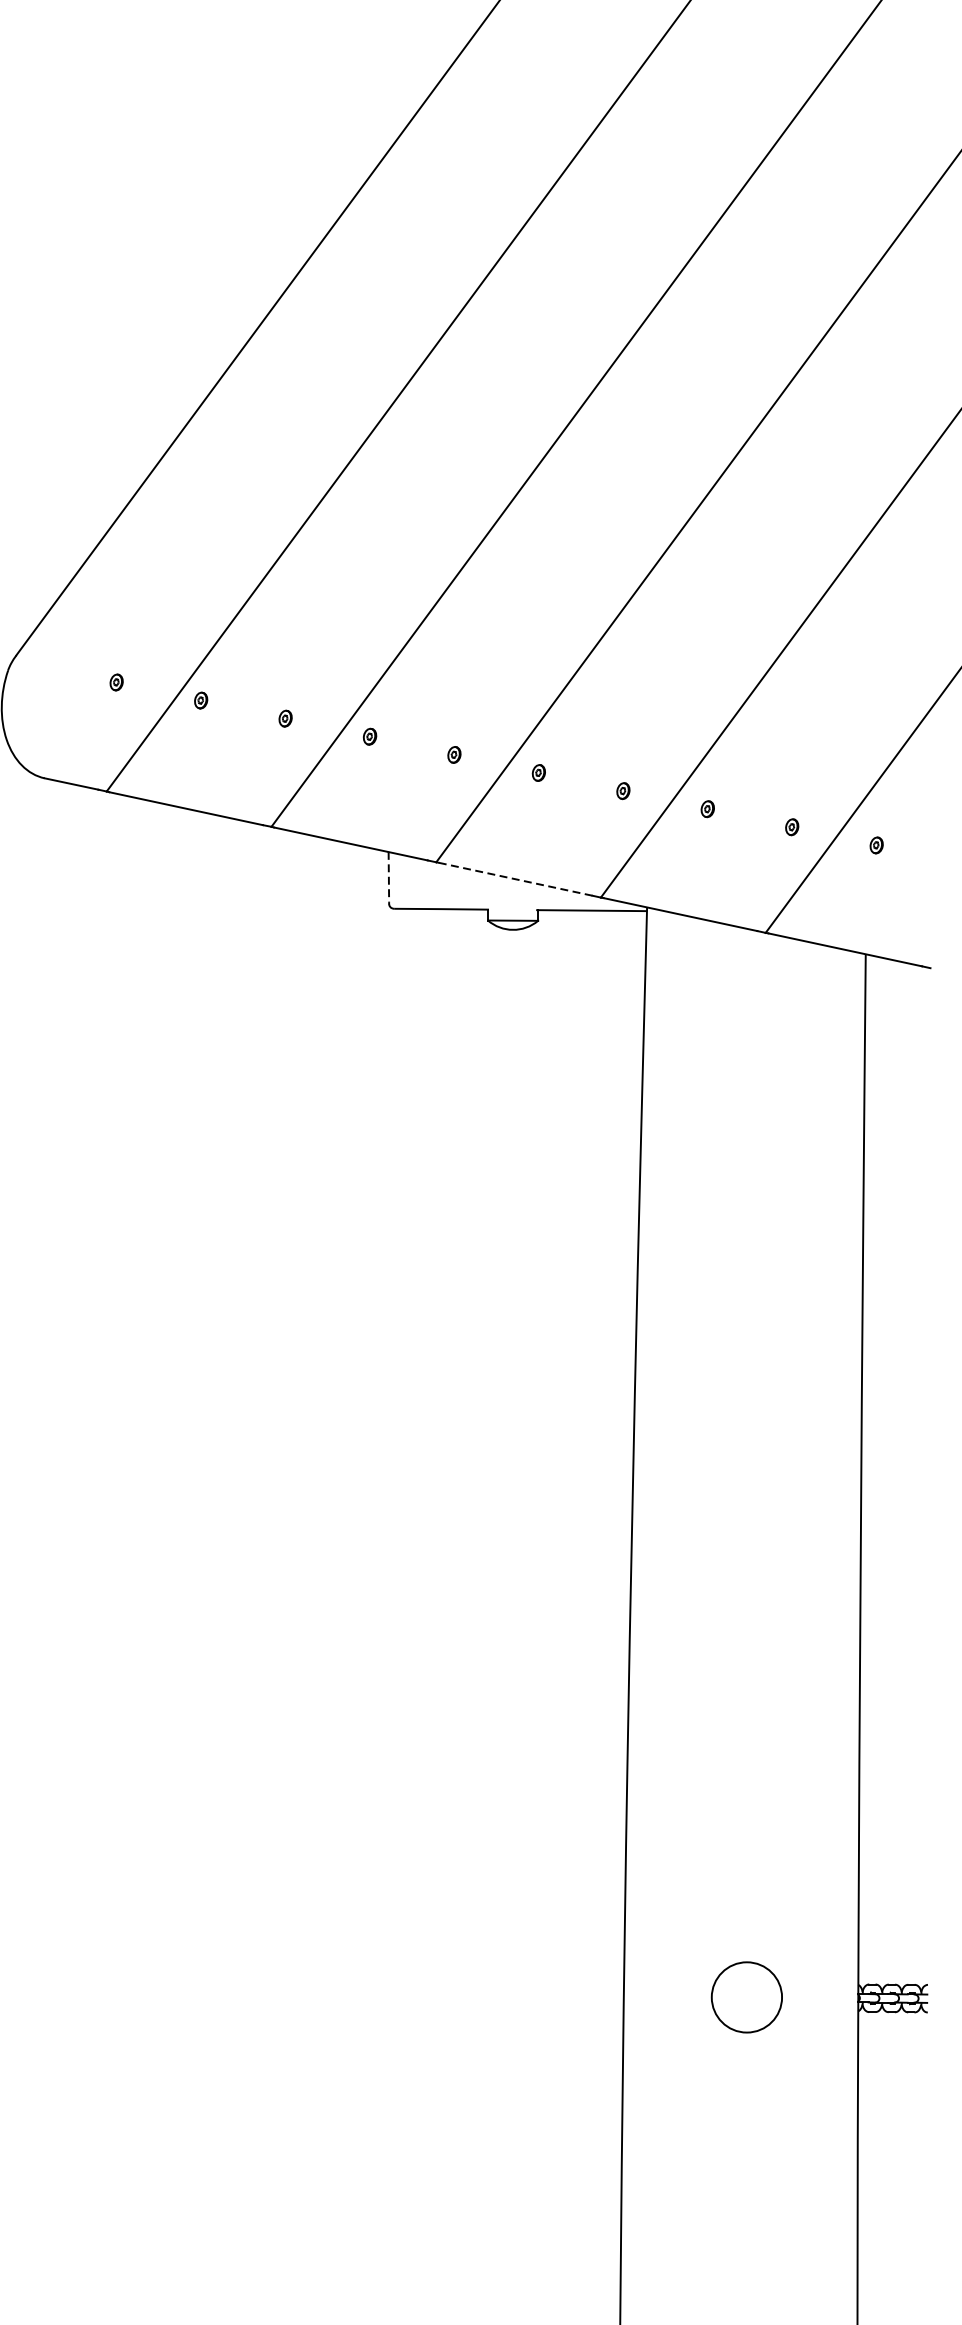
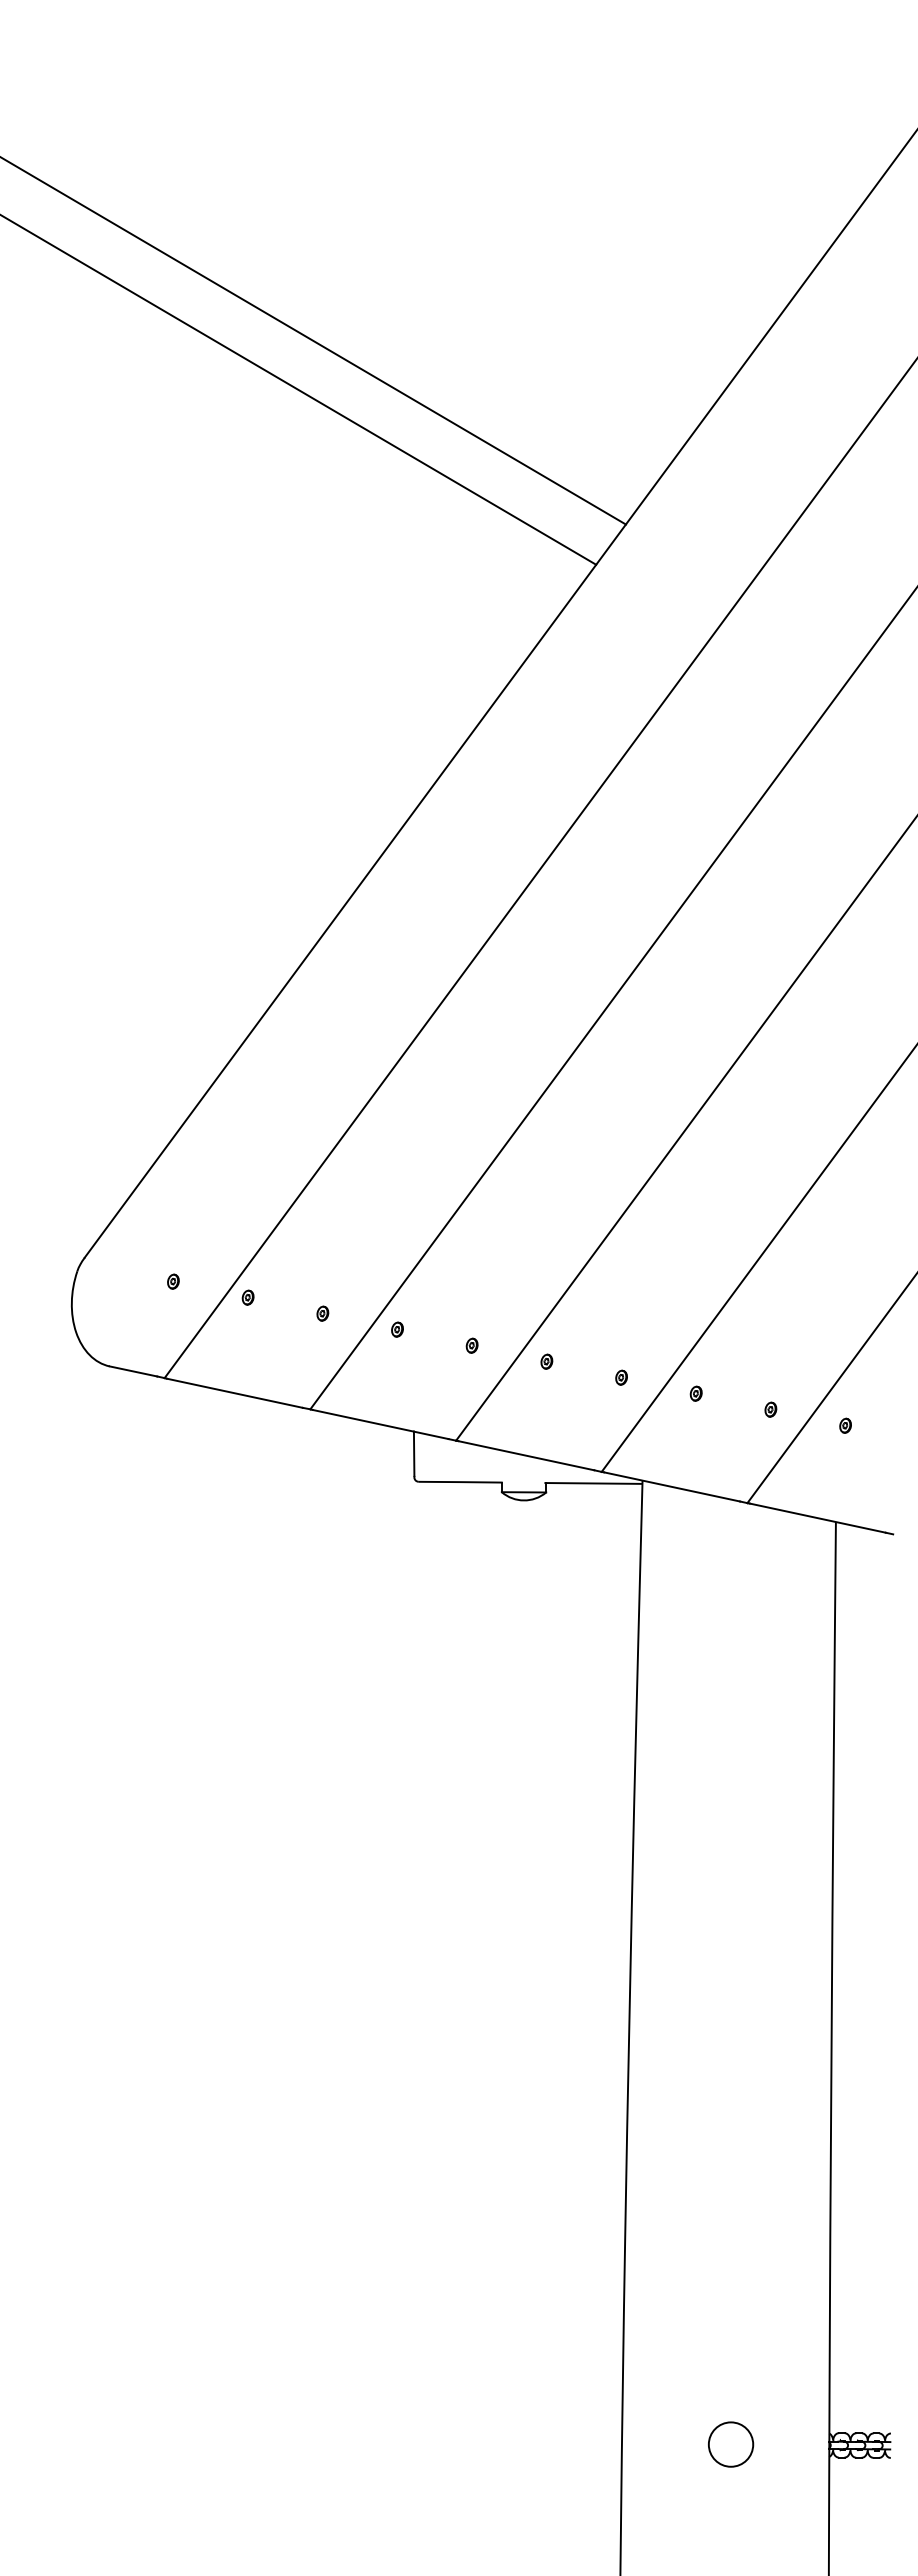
line: (389, 877) -> (414, 1454), dashed -> solid
line: (515, 879) -> (526, 1455), dashed -> solid
circle: (747, 1997) -> (731, 2444), size x0.71

